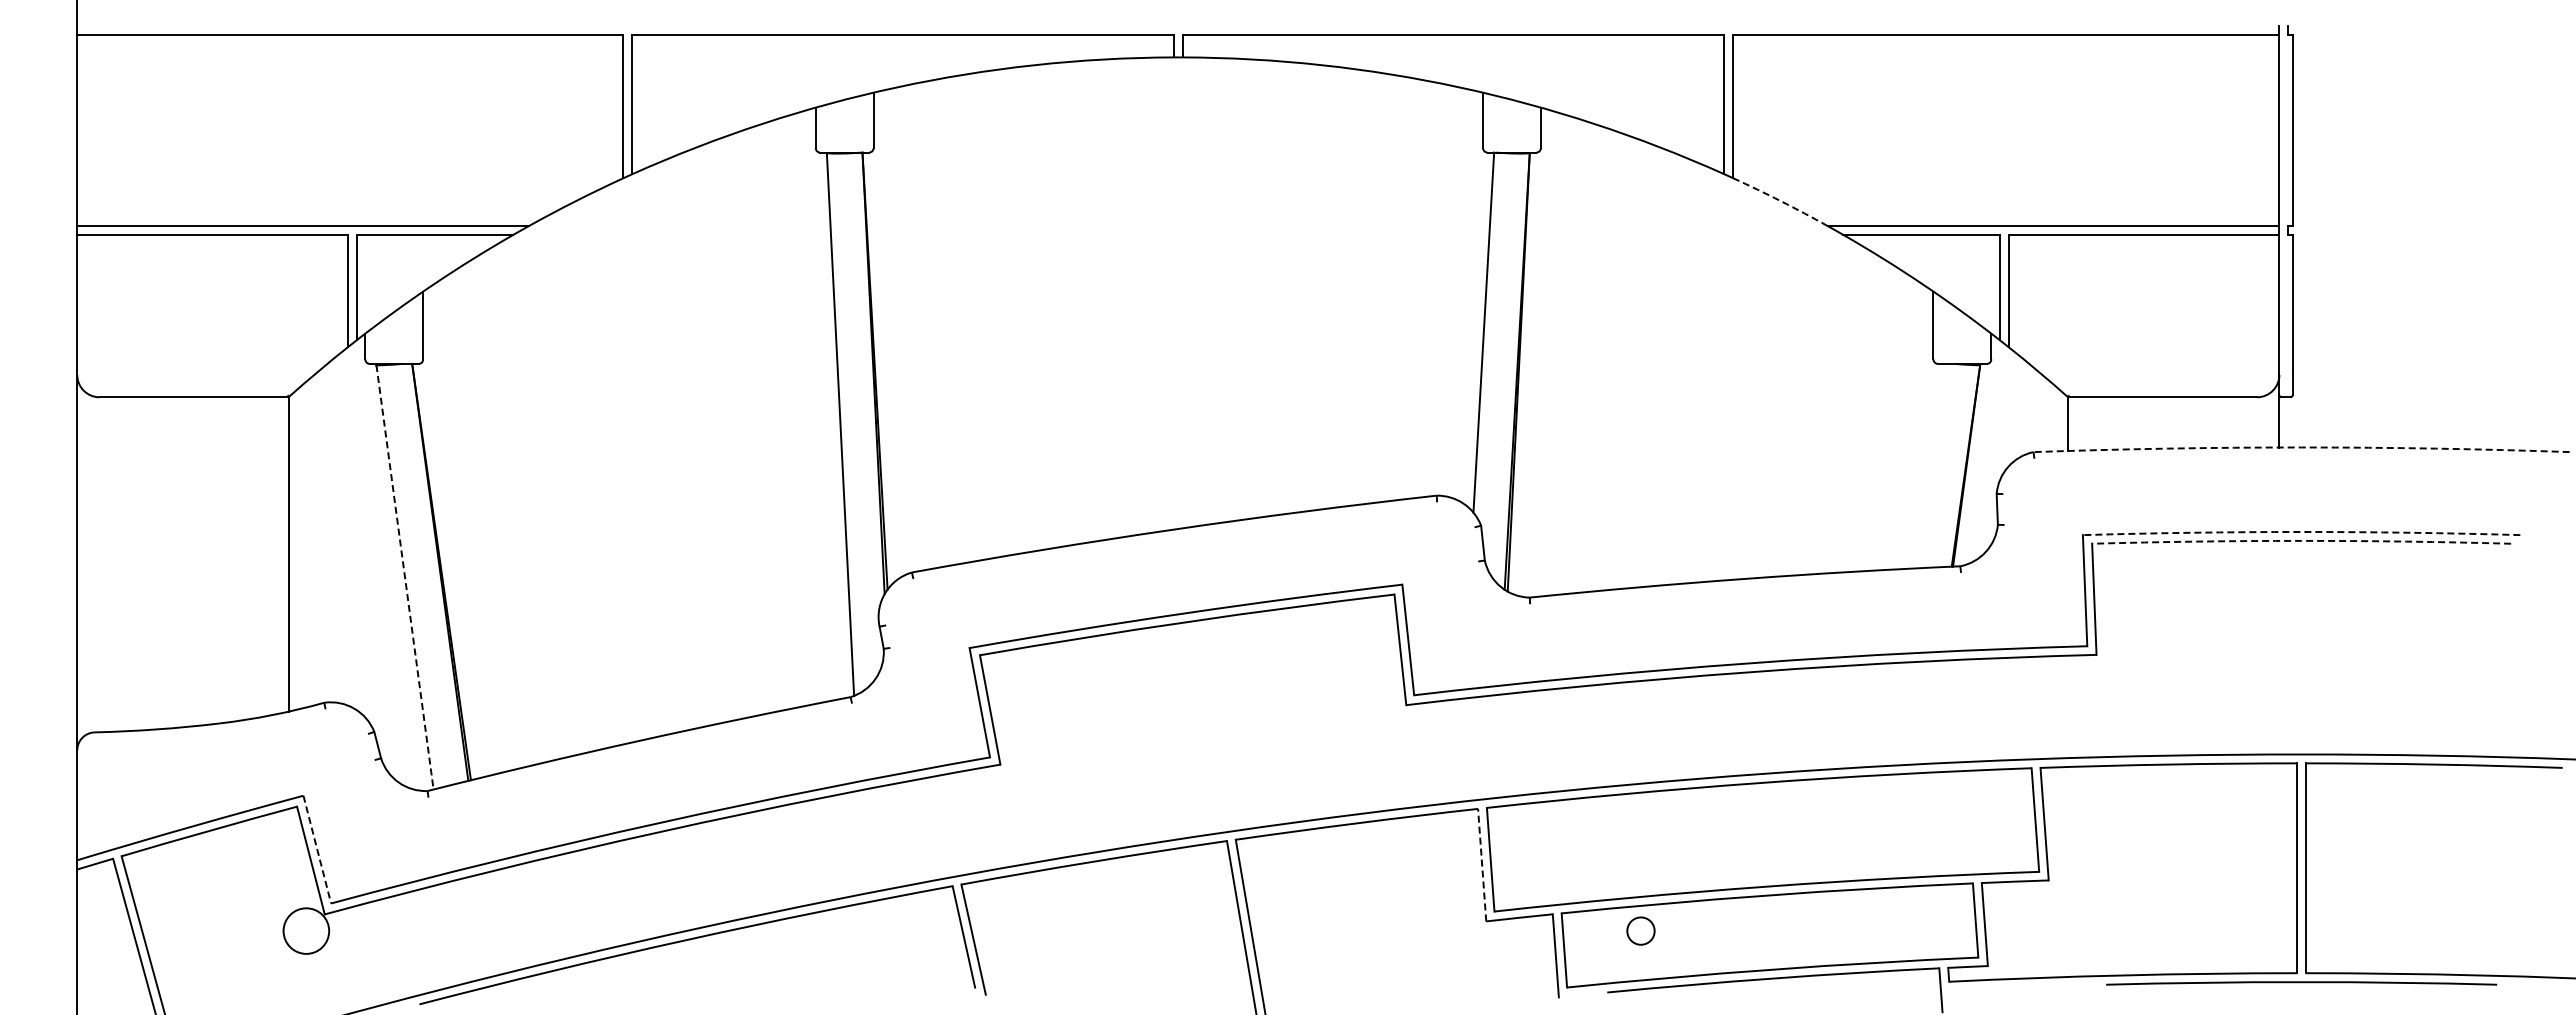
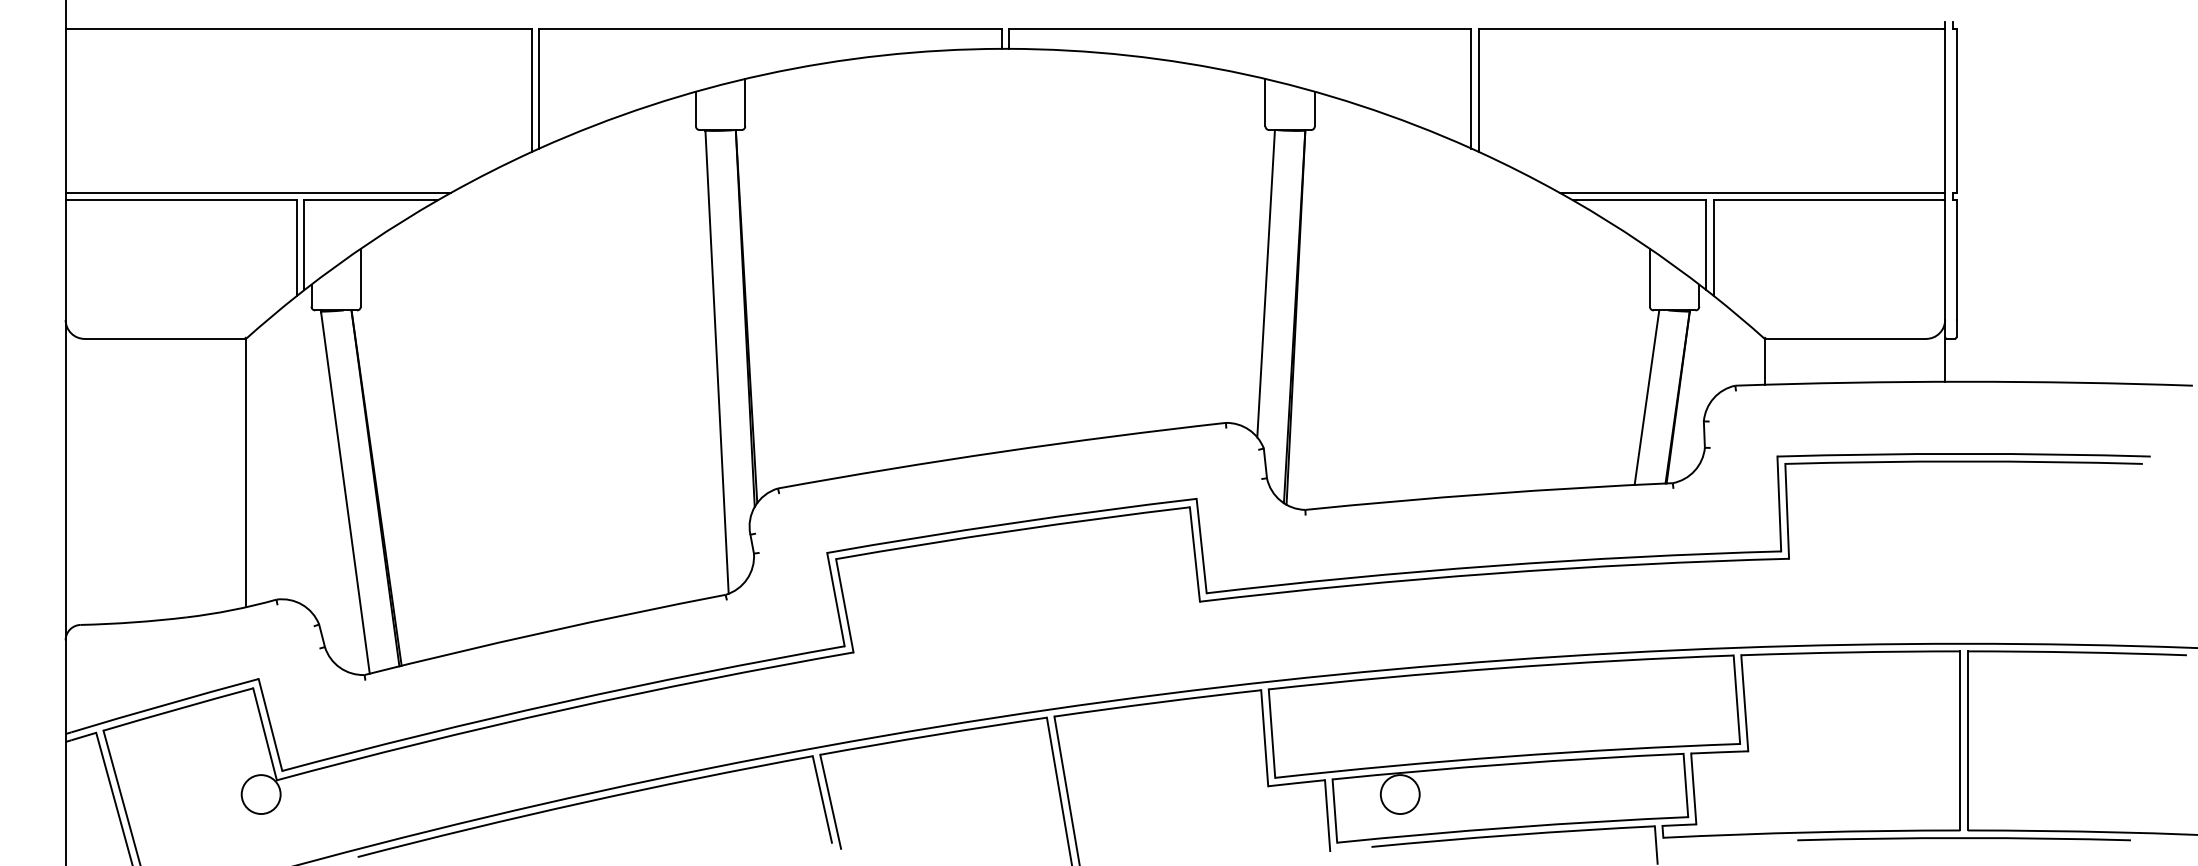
arc: (1780, 201) -> (1519, 171), dashed -> solid
arc: (2301, 447) -> (1964, 381), dashed -> solid
line: (1929, 465) -> (1646, 397), added
arc: (2301, 532) -> (1964, 454), dashed -> solid
arc: (2301, 540) -> (1964, 461), dashed -> solid
line: (405, 577) -> (345, 492), dashed -> solid
line: (317, 849) -> (270, 724), dashed -> solid
line: (1482, 864) -> (1265, 737), dashed -> solid
circle: (1640, 930) -> (1399, 794), size x1.67

